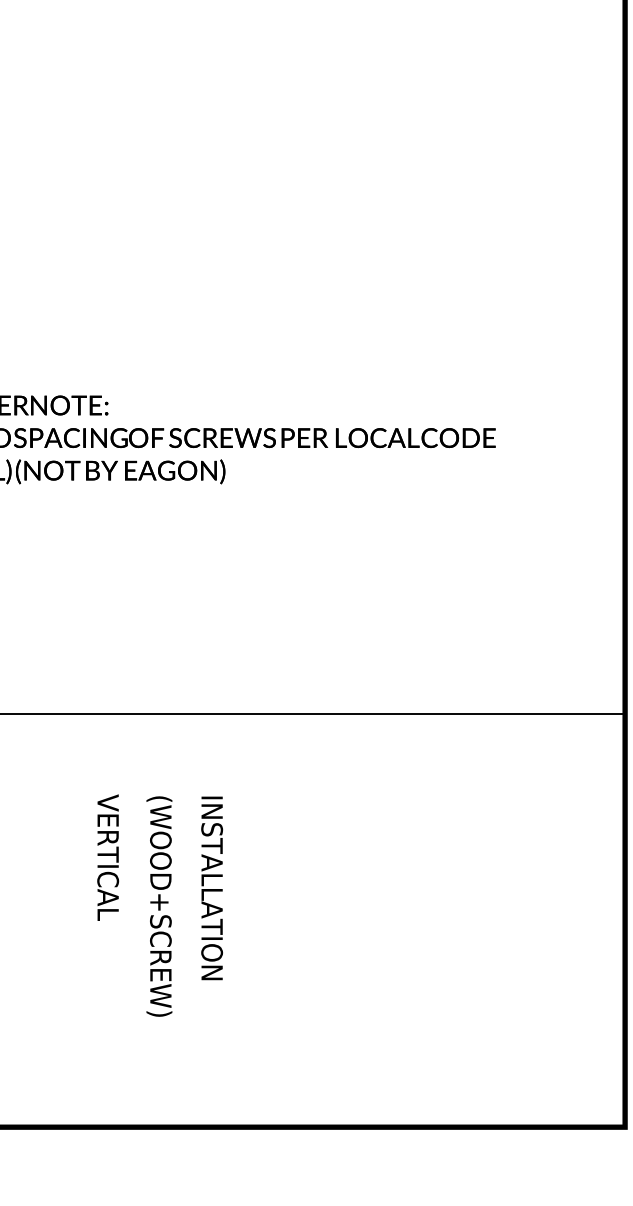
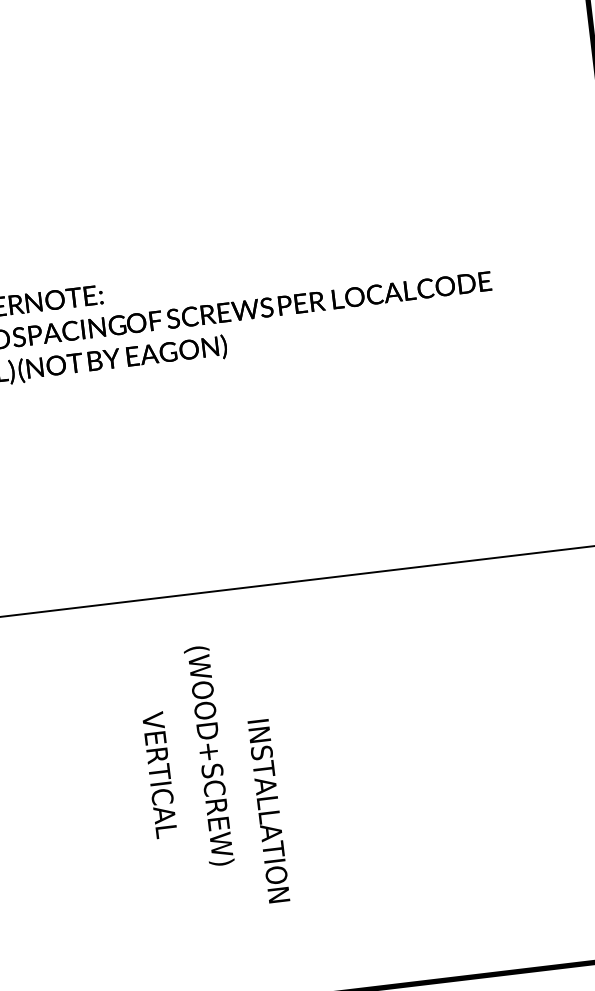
text: (108, 857) -> (160, 774), moved
text: (211, 888) -> (268, 811), moved
text: (159, 906) -> (209, 755), moved

